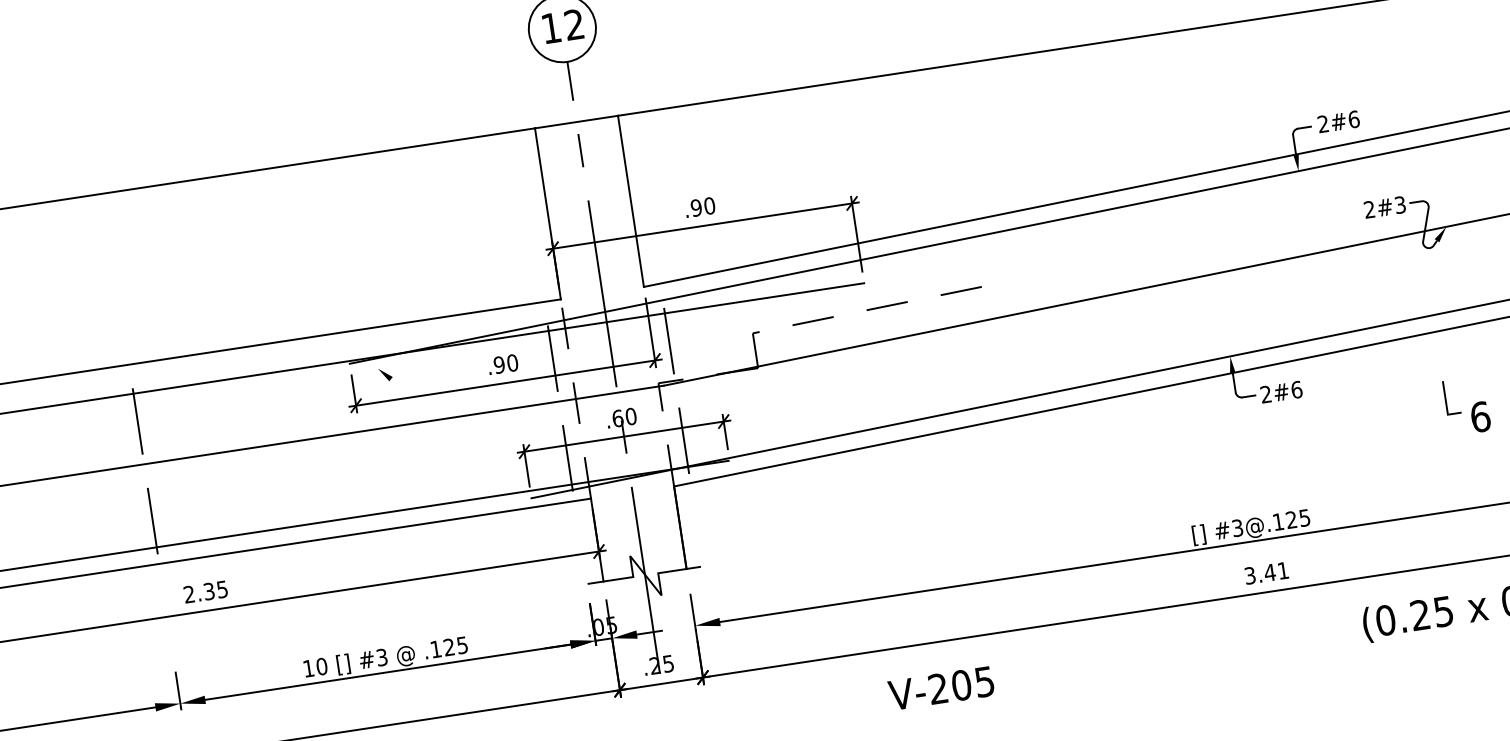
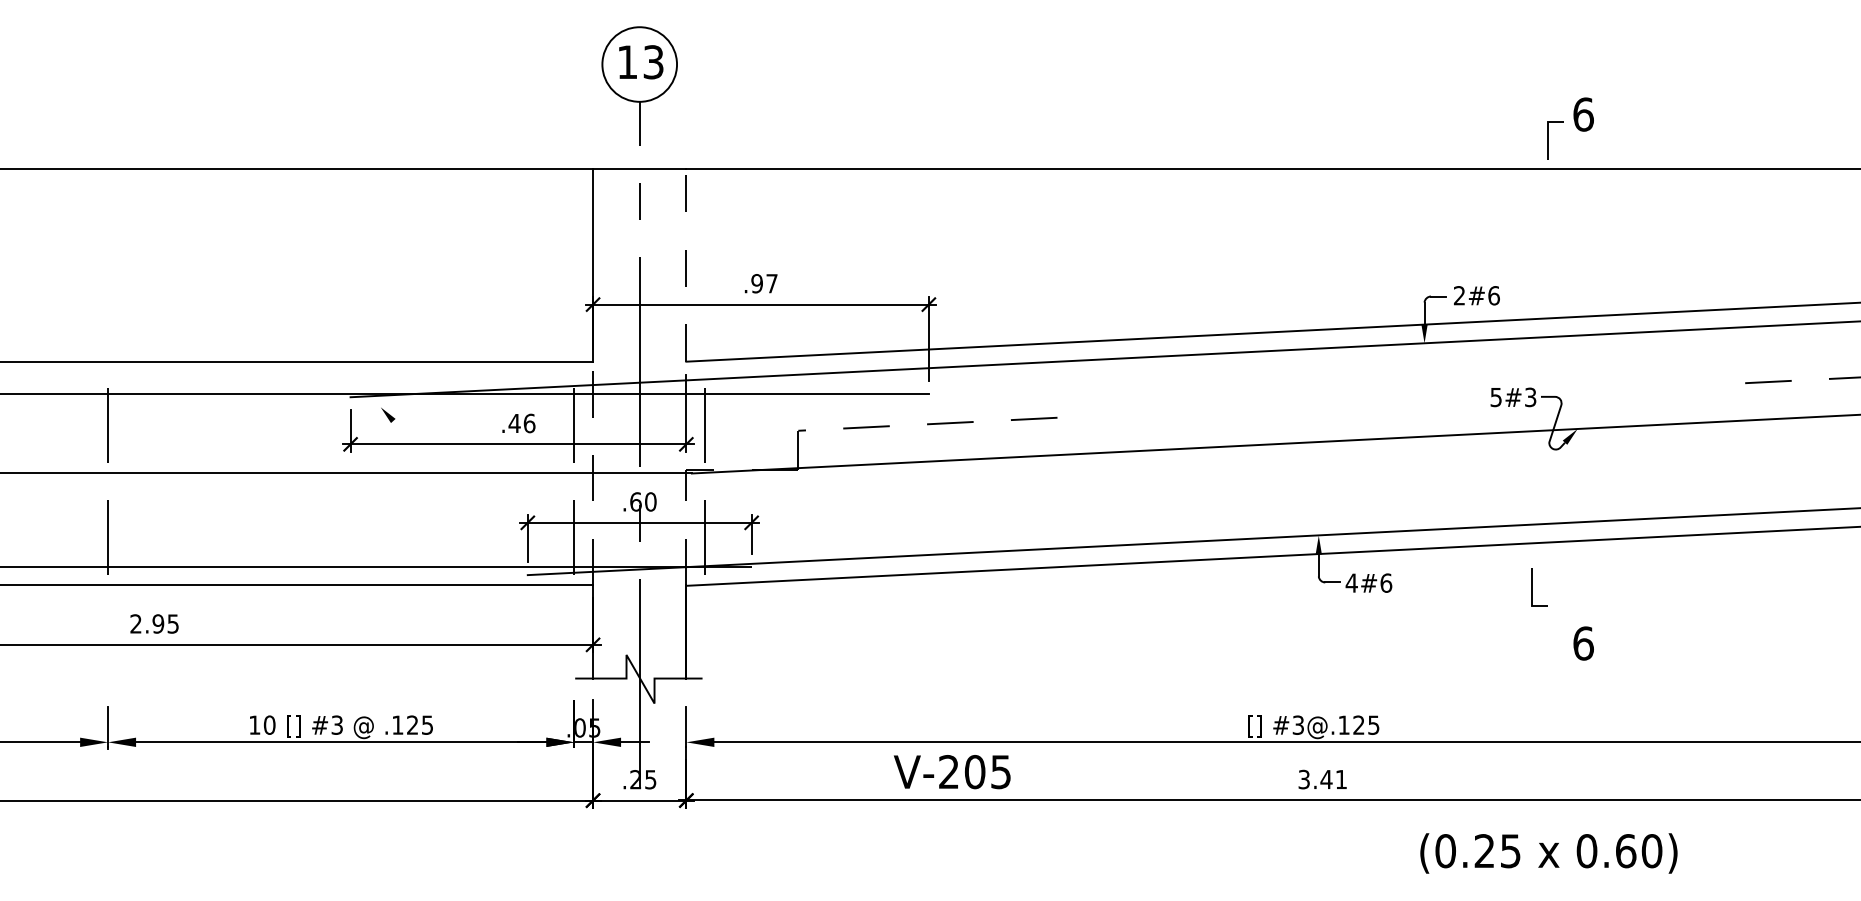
text: (574, 25) -> (653, 62), 12 -> 13
line: (631, 201) -> (686, 265), solid -> dashed
text: (709, 205) -> (771, 283), .90 -> .97
text: (1369, 209) -> (1495, 397), 2#3 -> 5#3
text: (505, 364) -> (521, 423), .90 -> .46
text: (1265, 393) -> (1351, 582), 2#6 -> 4#6
line: (1445, 398) -> (1532, 587), moved
text: (209, 591) -> (158, 623), 2.35 -> 2.95
text: (941, 688) -> (952, 772), moved

